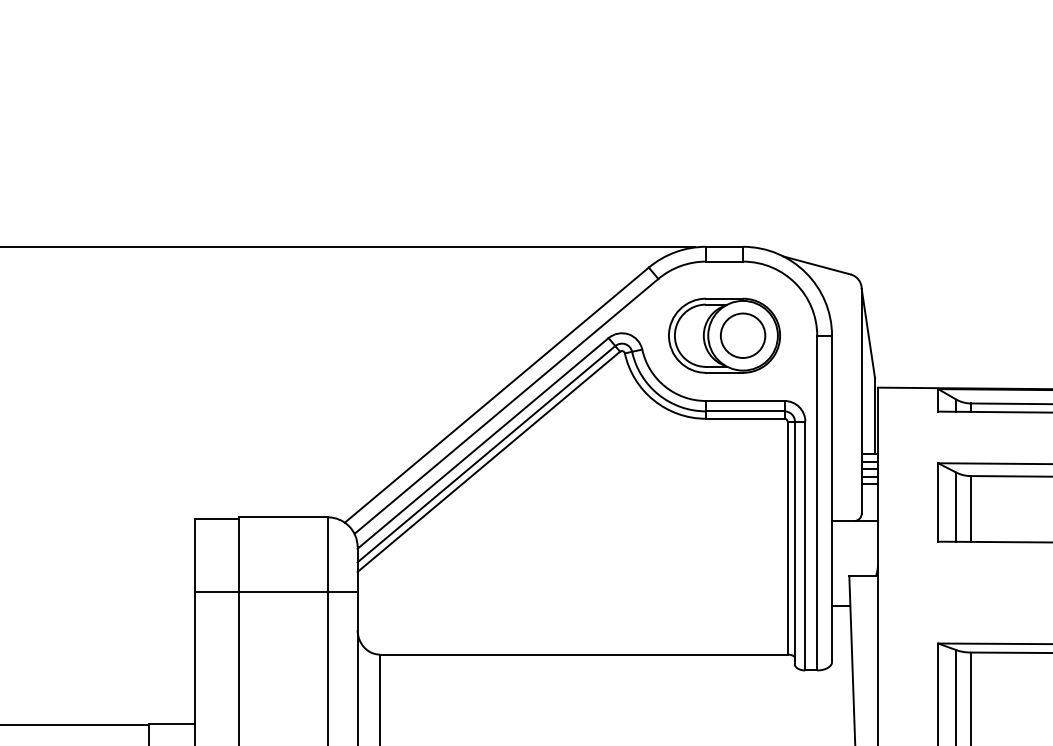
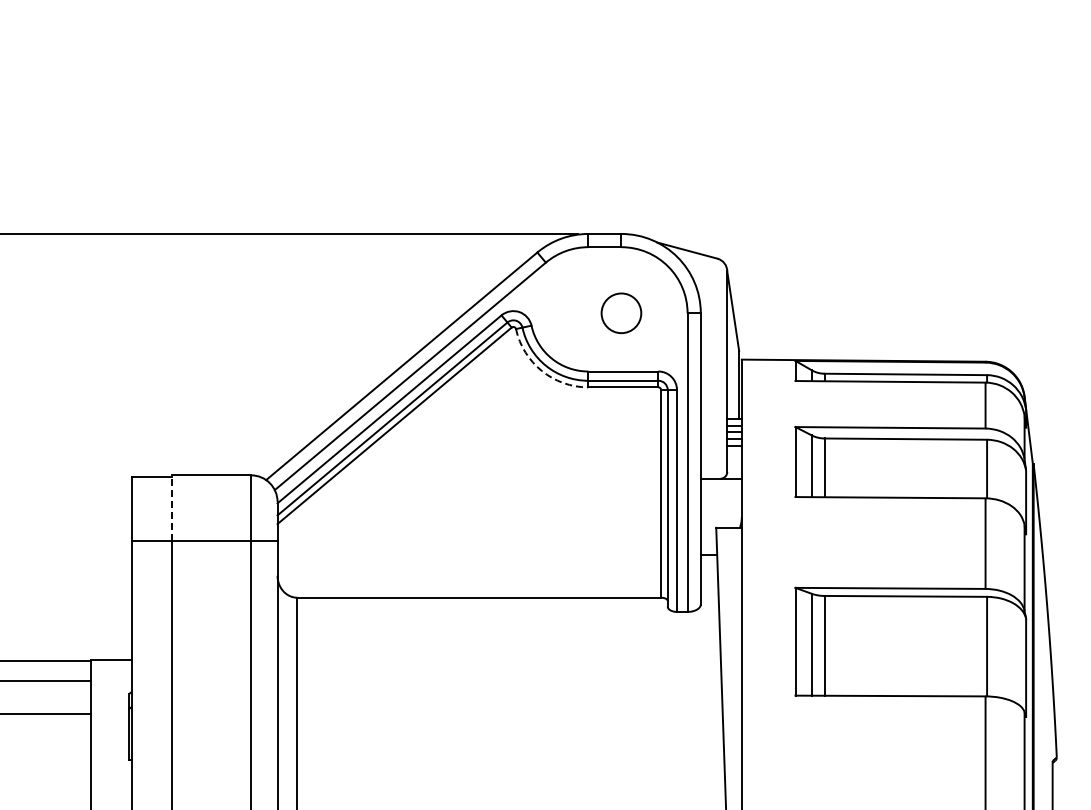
part: (724, 335) -> (604, 313), removed
arc: (653, 400) -> (541, 371), solid -> dashed
line: (238, 553) -> (171, 507), solid -> dashed

